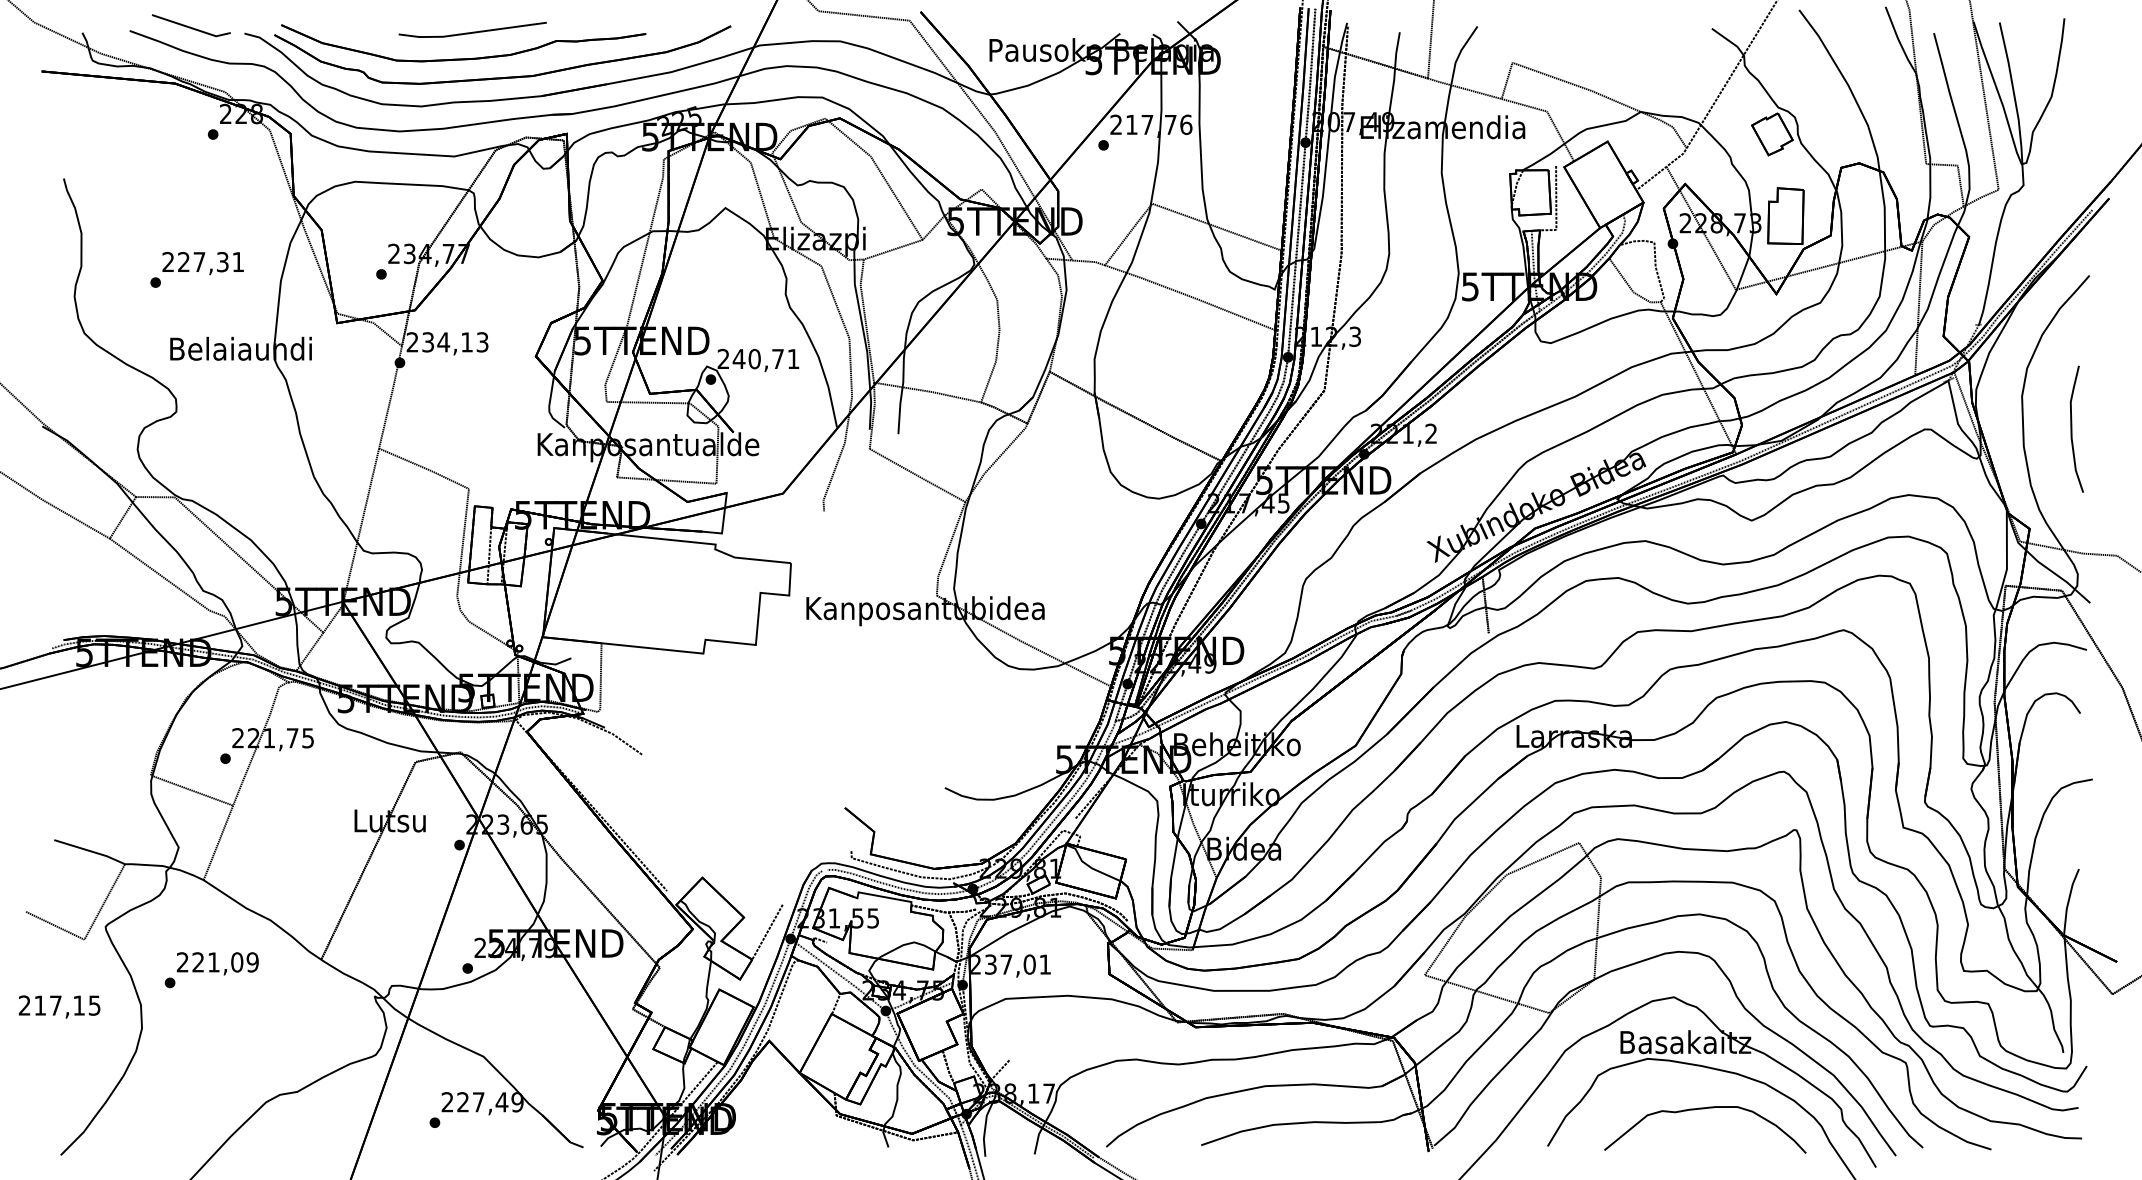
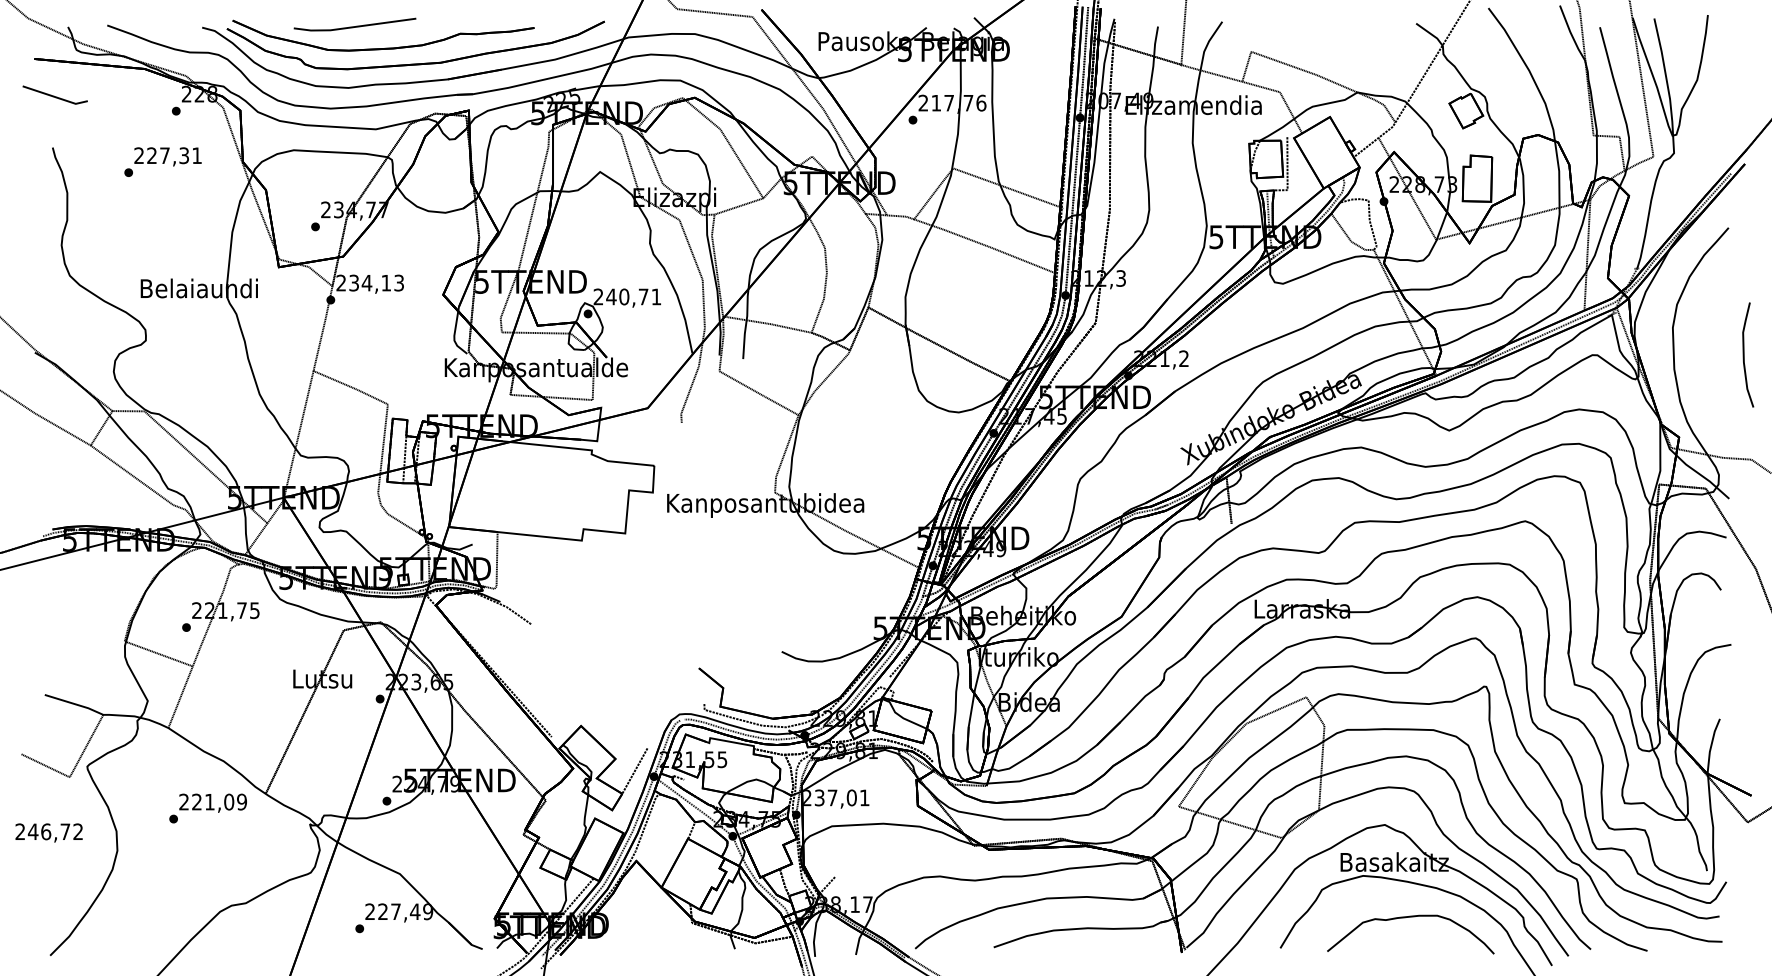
line: (190, 26) -> (54, 95), moved
line: (472, 32) -> (354, 26), moved
text: (196, 269) -> (162, 161), moved
curve: (2072, 428) -> (1744, 354), moved
text: (211, 970) -> (207, 808), moved
text: (65, 1005) -> (54, 831), 217,15 -> 246,72

